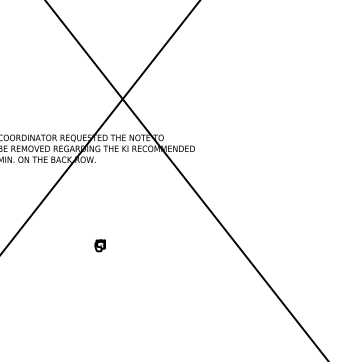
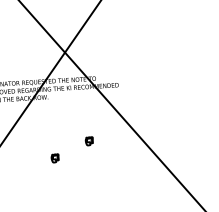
part: (148, 224) -> (88, 141), added

